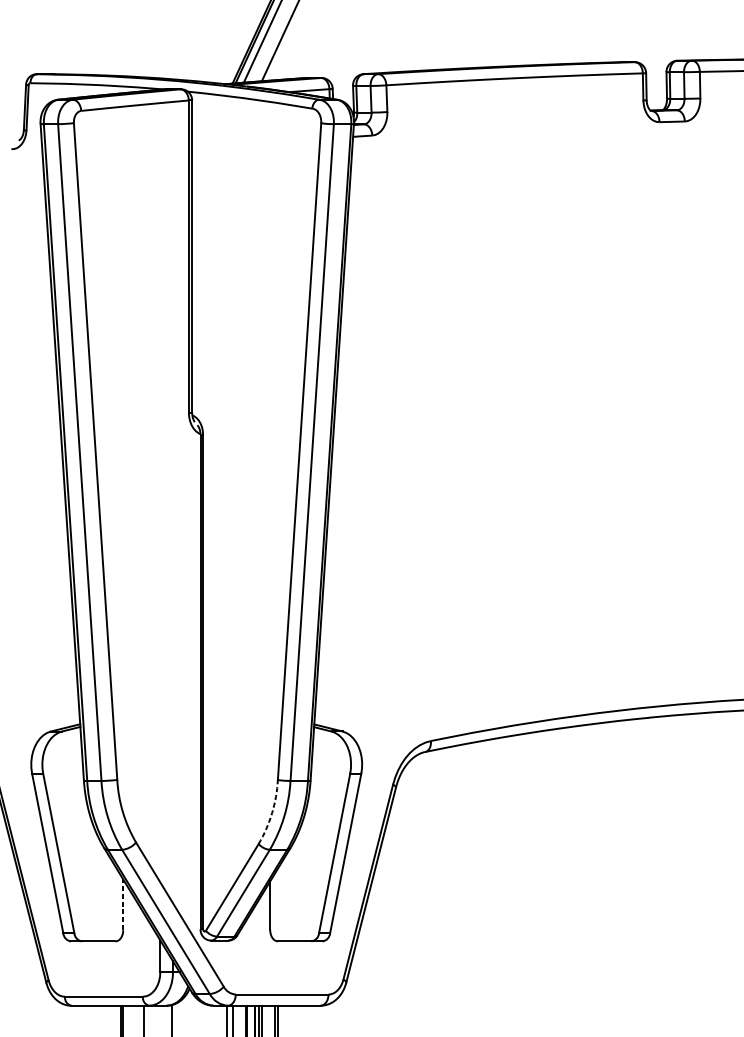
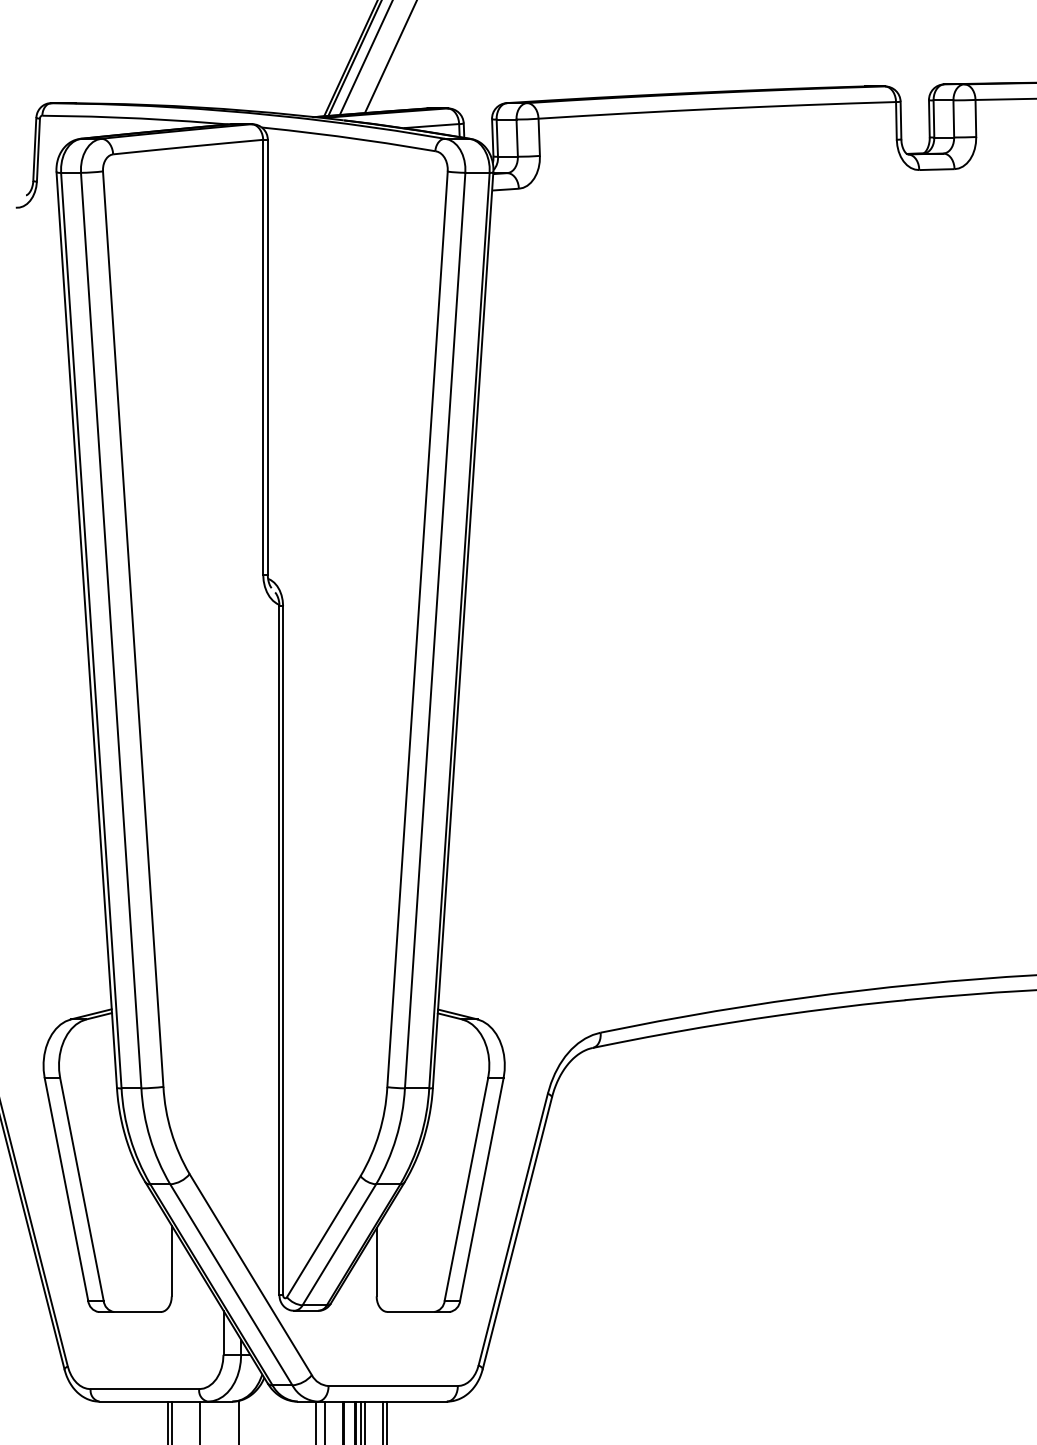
arc: (272, 813) -> (379, 1133), dashed -> solid
line: (123, 904) -> (171, 1260), dashed -> solid

